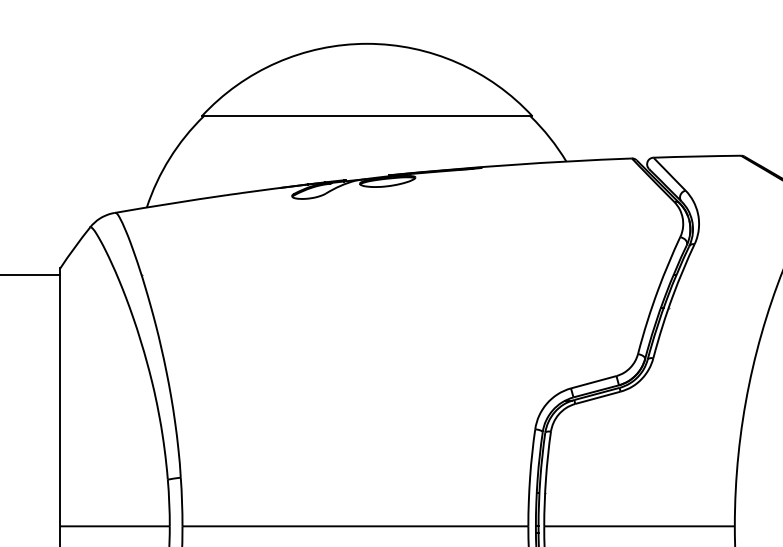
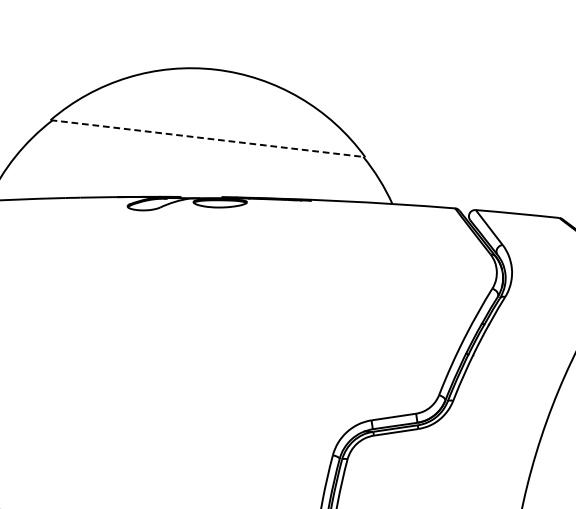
line: (367, 116) -> (208, 138), solid -> dashed

